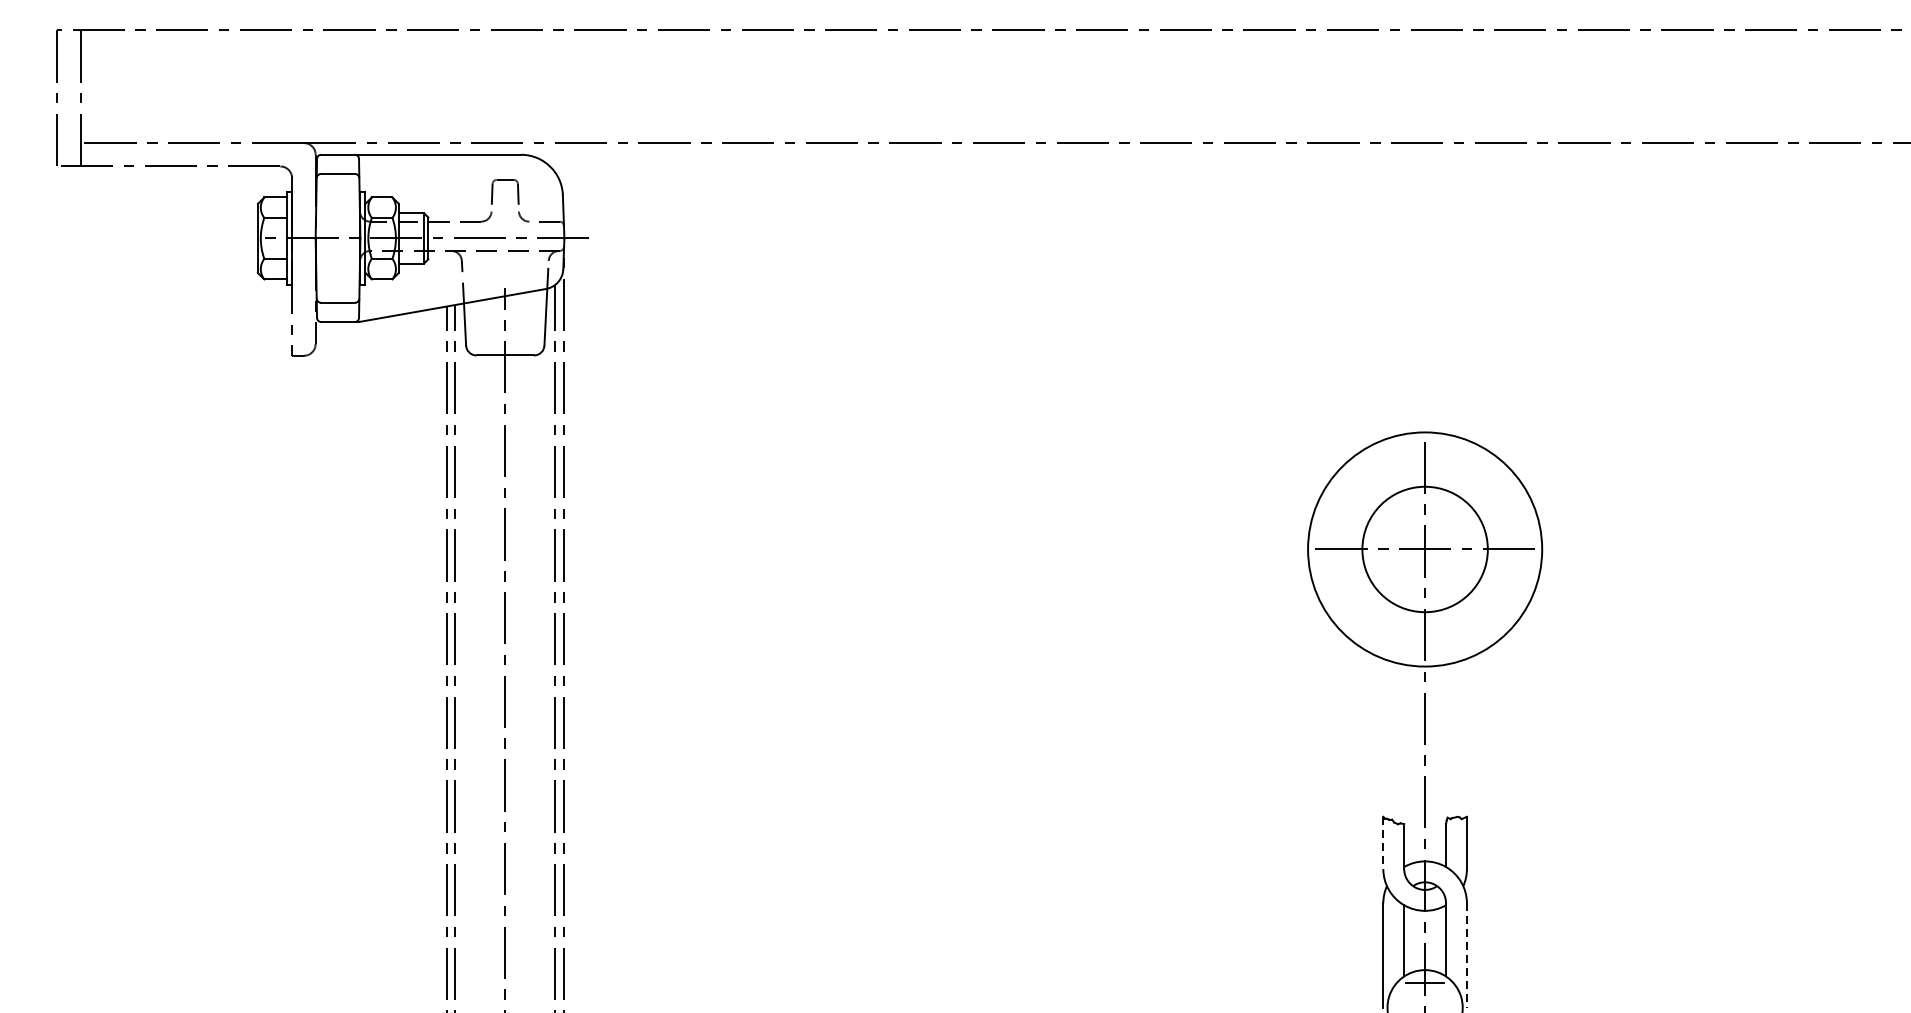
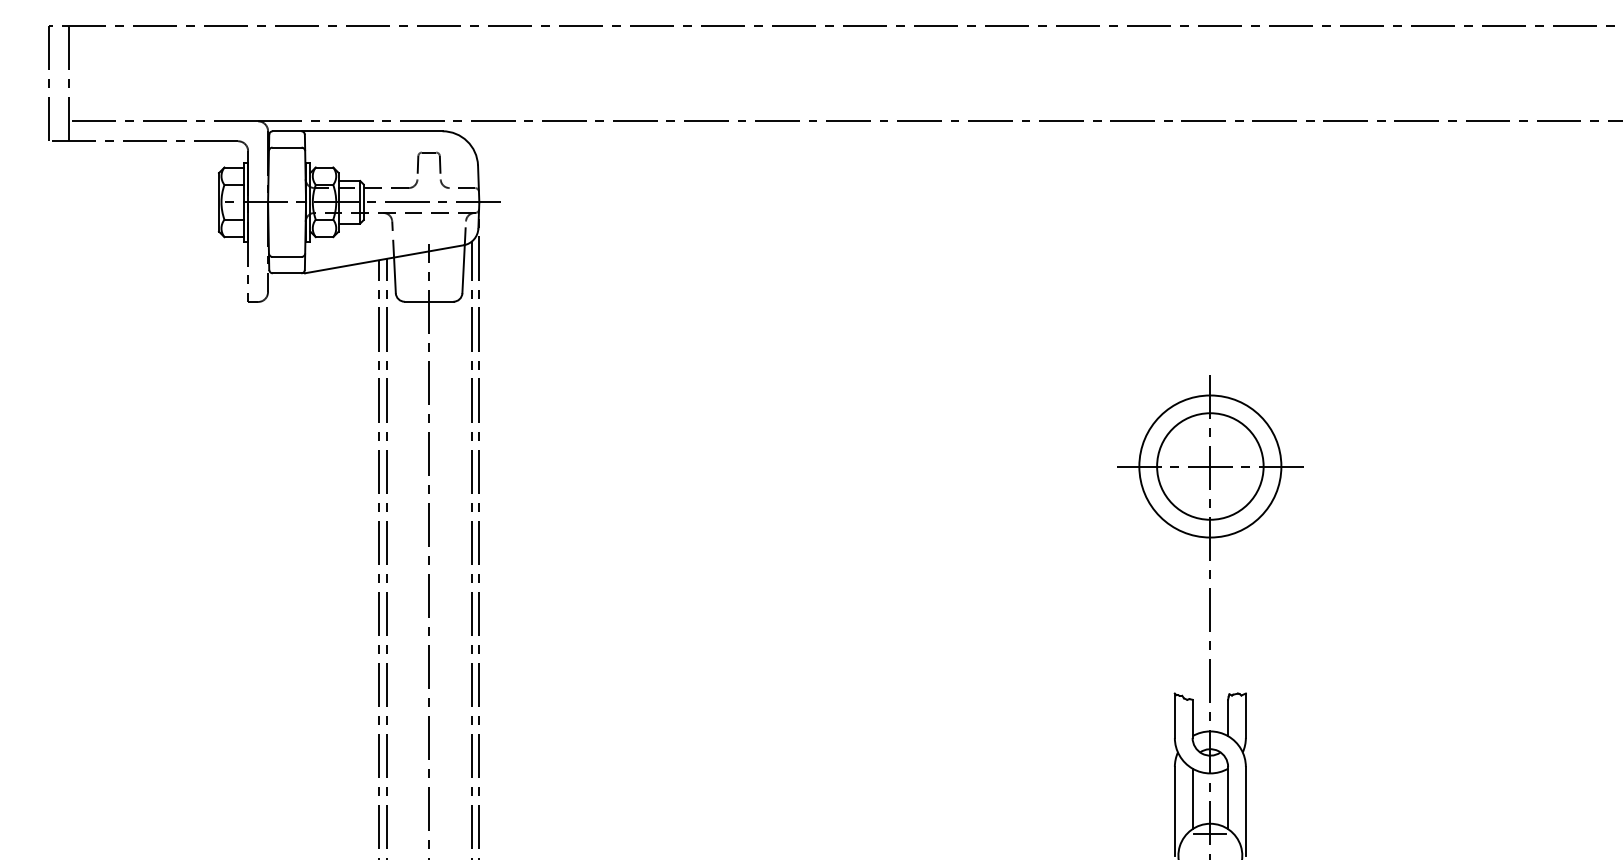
circle: (1425, 549) -> (1210, 466), size x0.71
line: (1382, 843) -> (1174, 716), dashed -> solid
line: (1466, 955) -> (1245, 811), dashed -> solid

